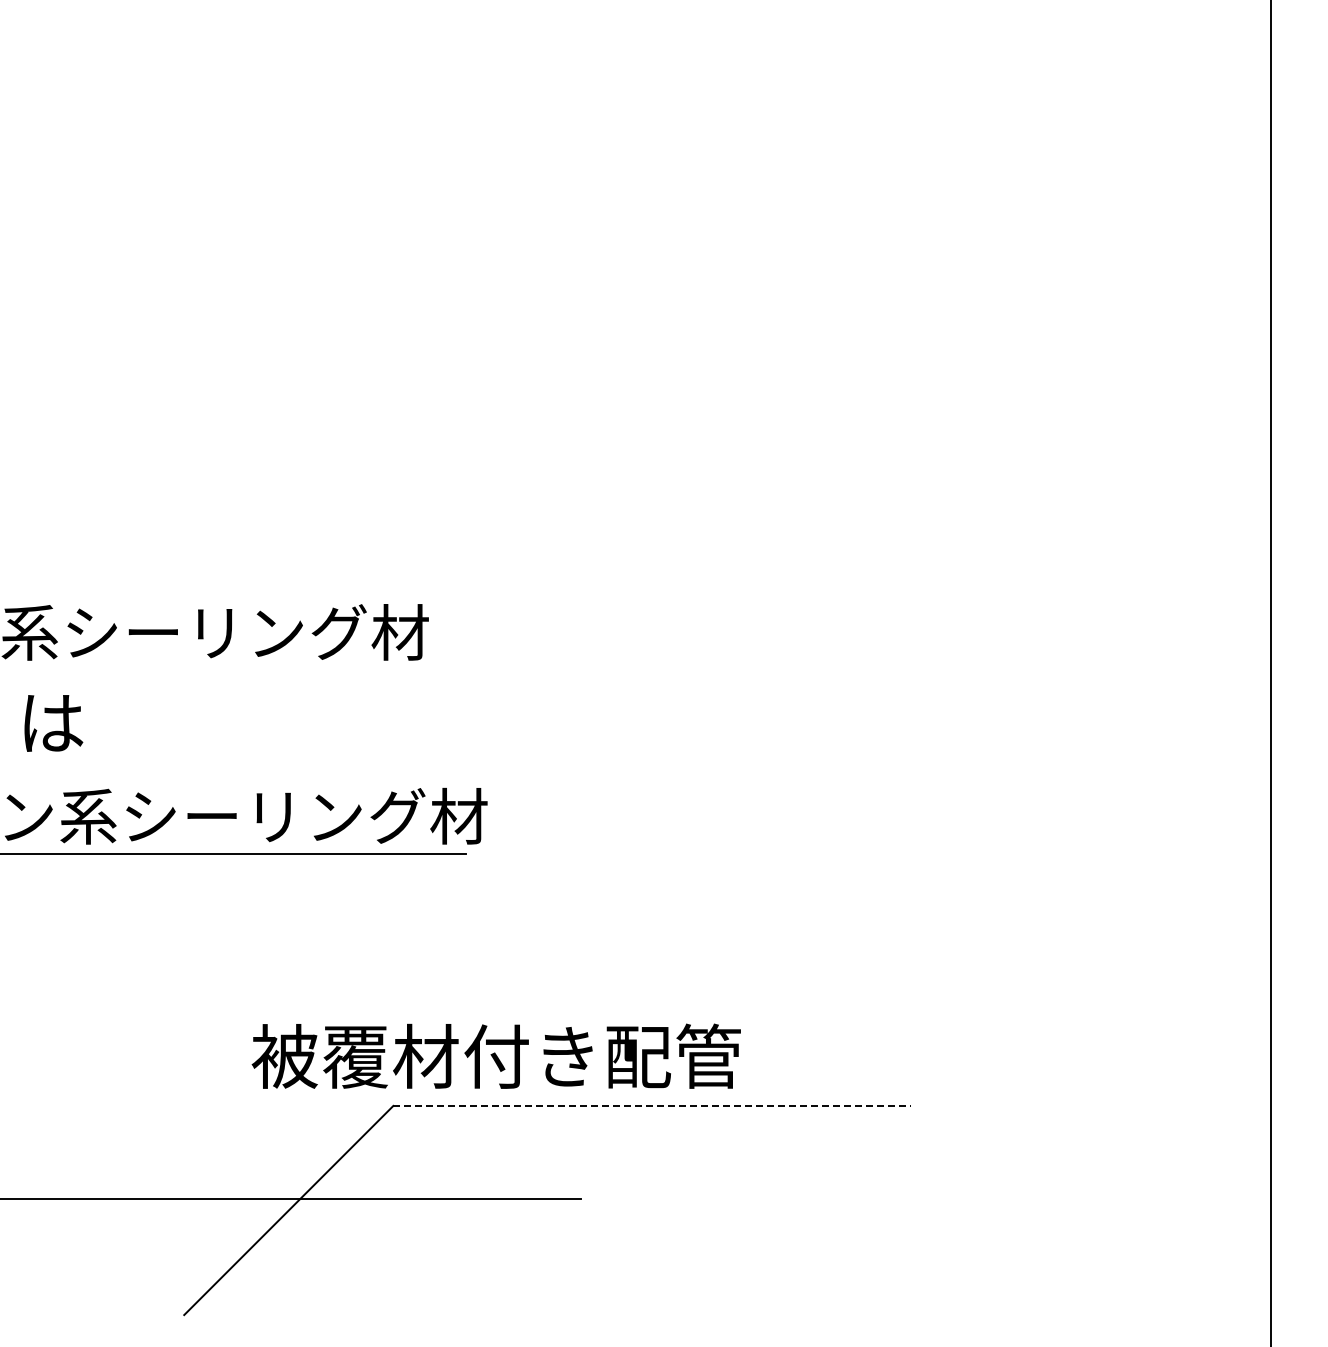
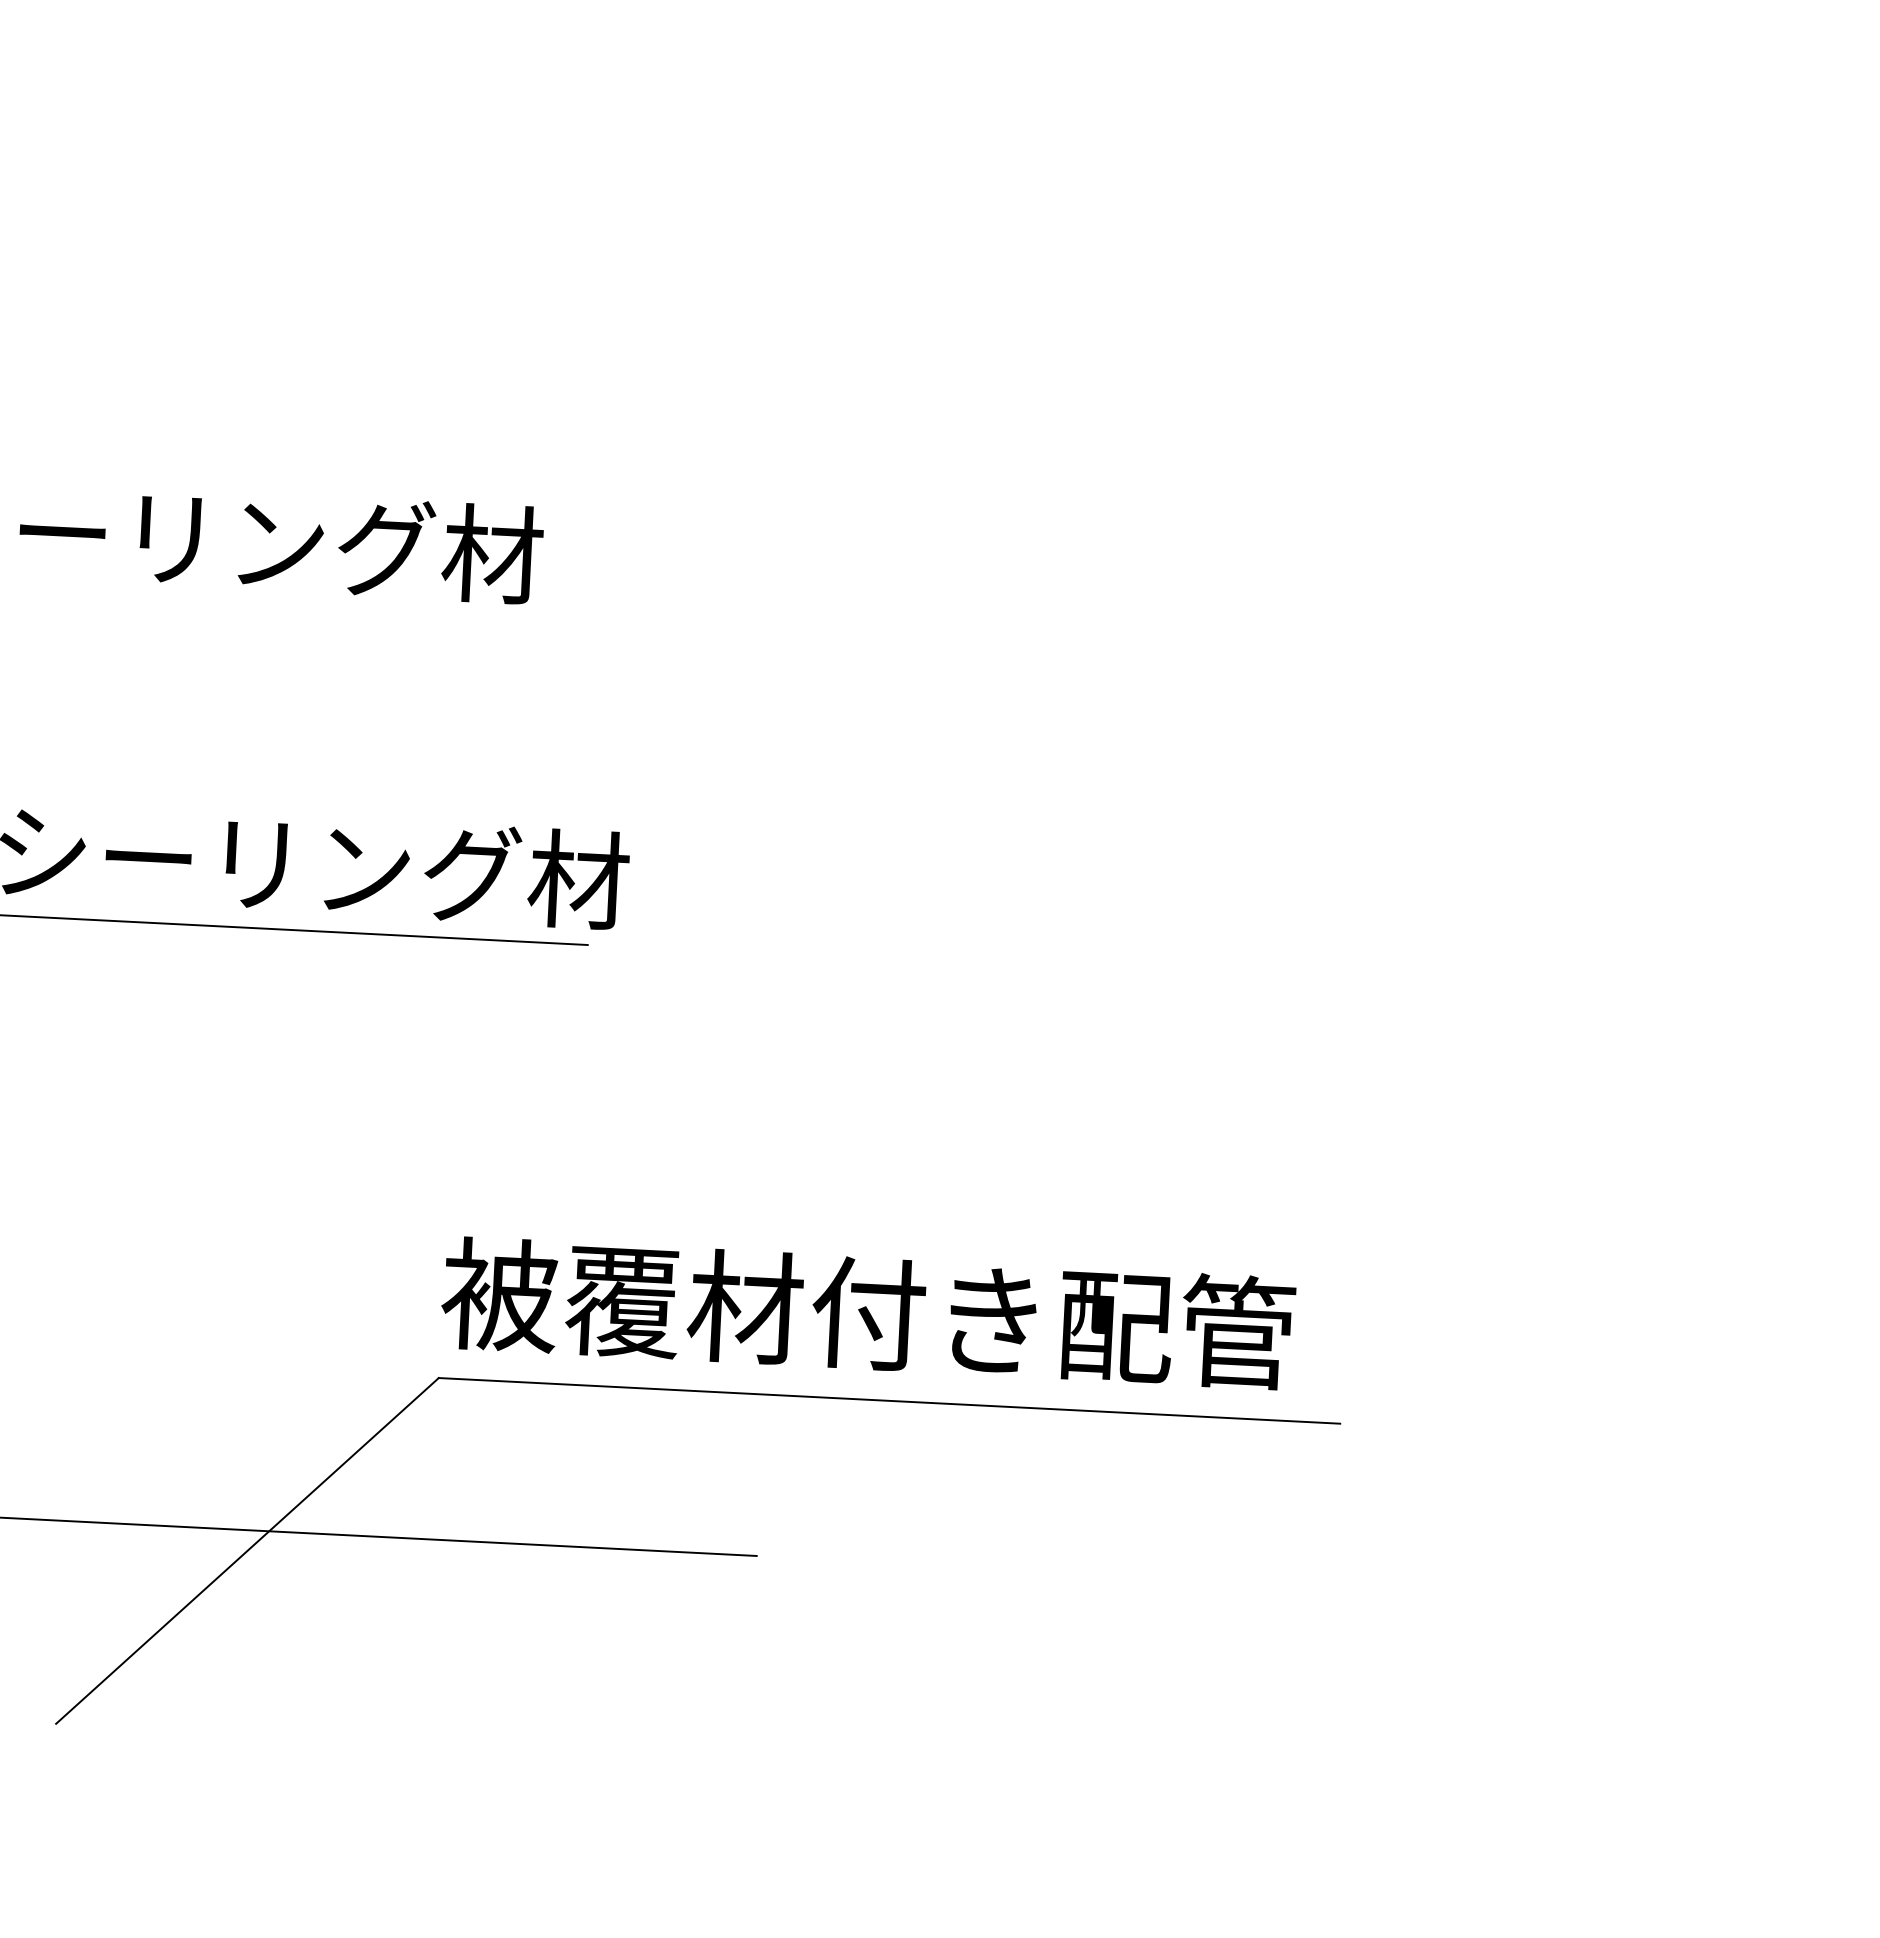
text: (495, 1055) -> (866, 1311), moved
line: (652, 1105) -> (890, 1400), dashed -> solid

